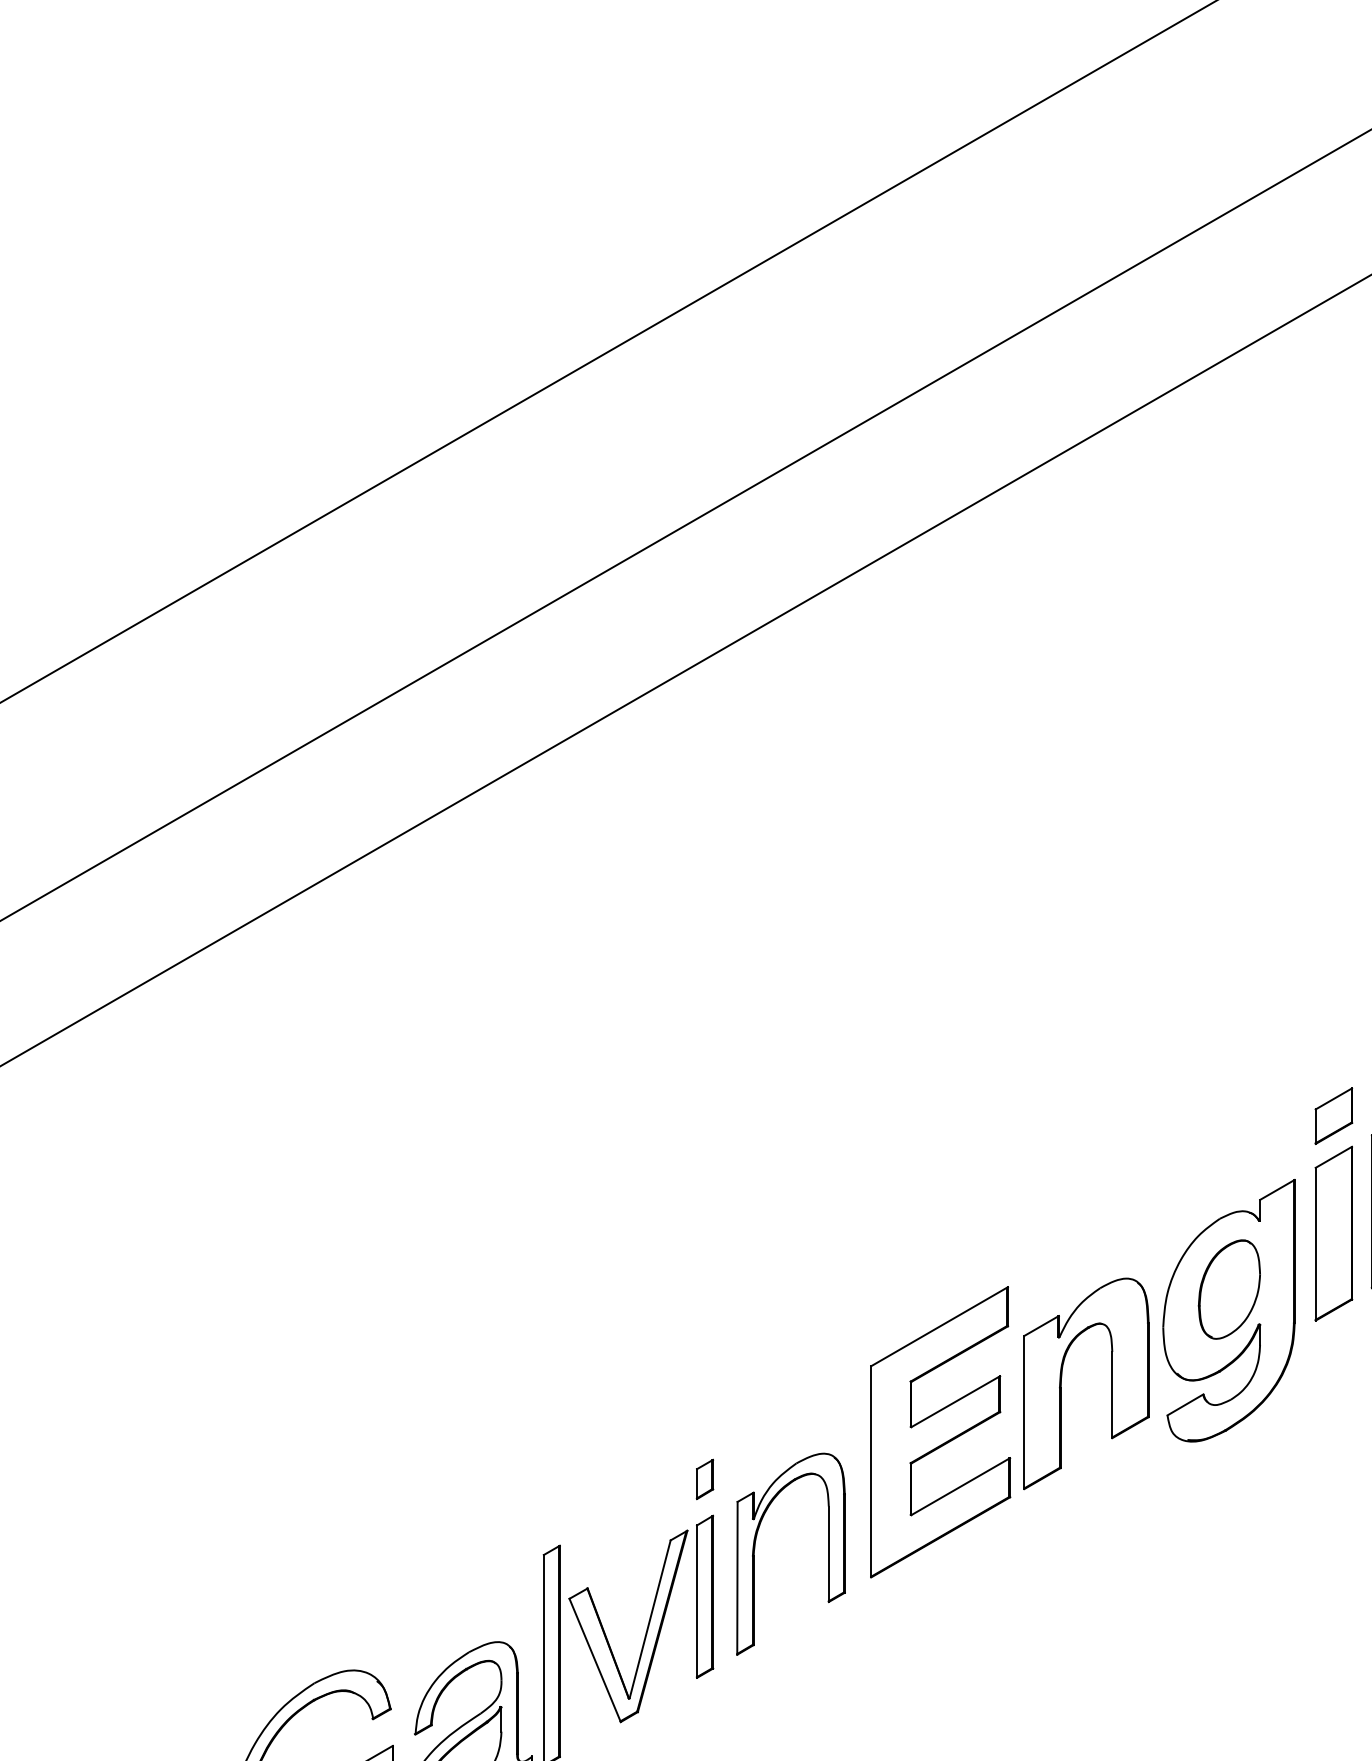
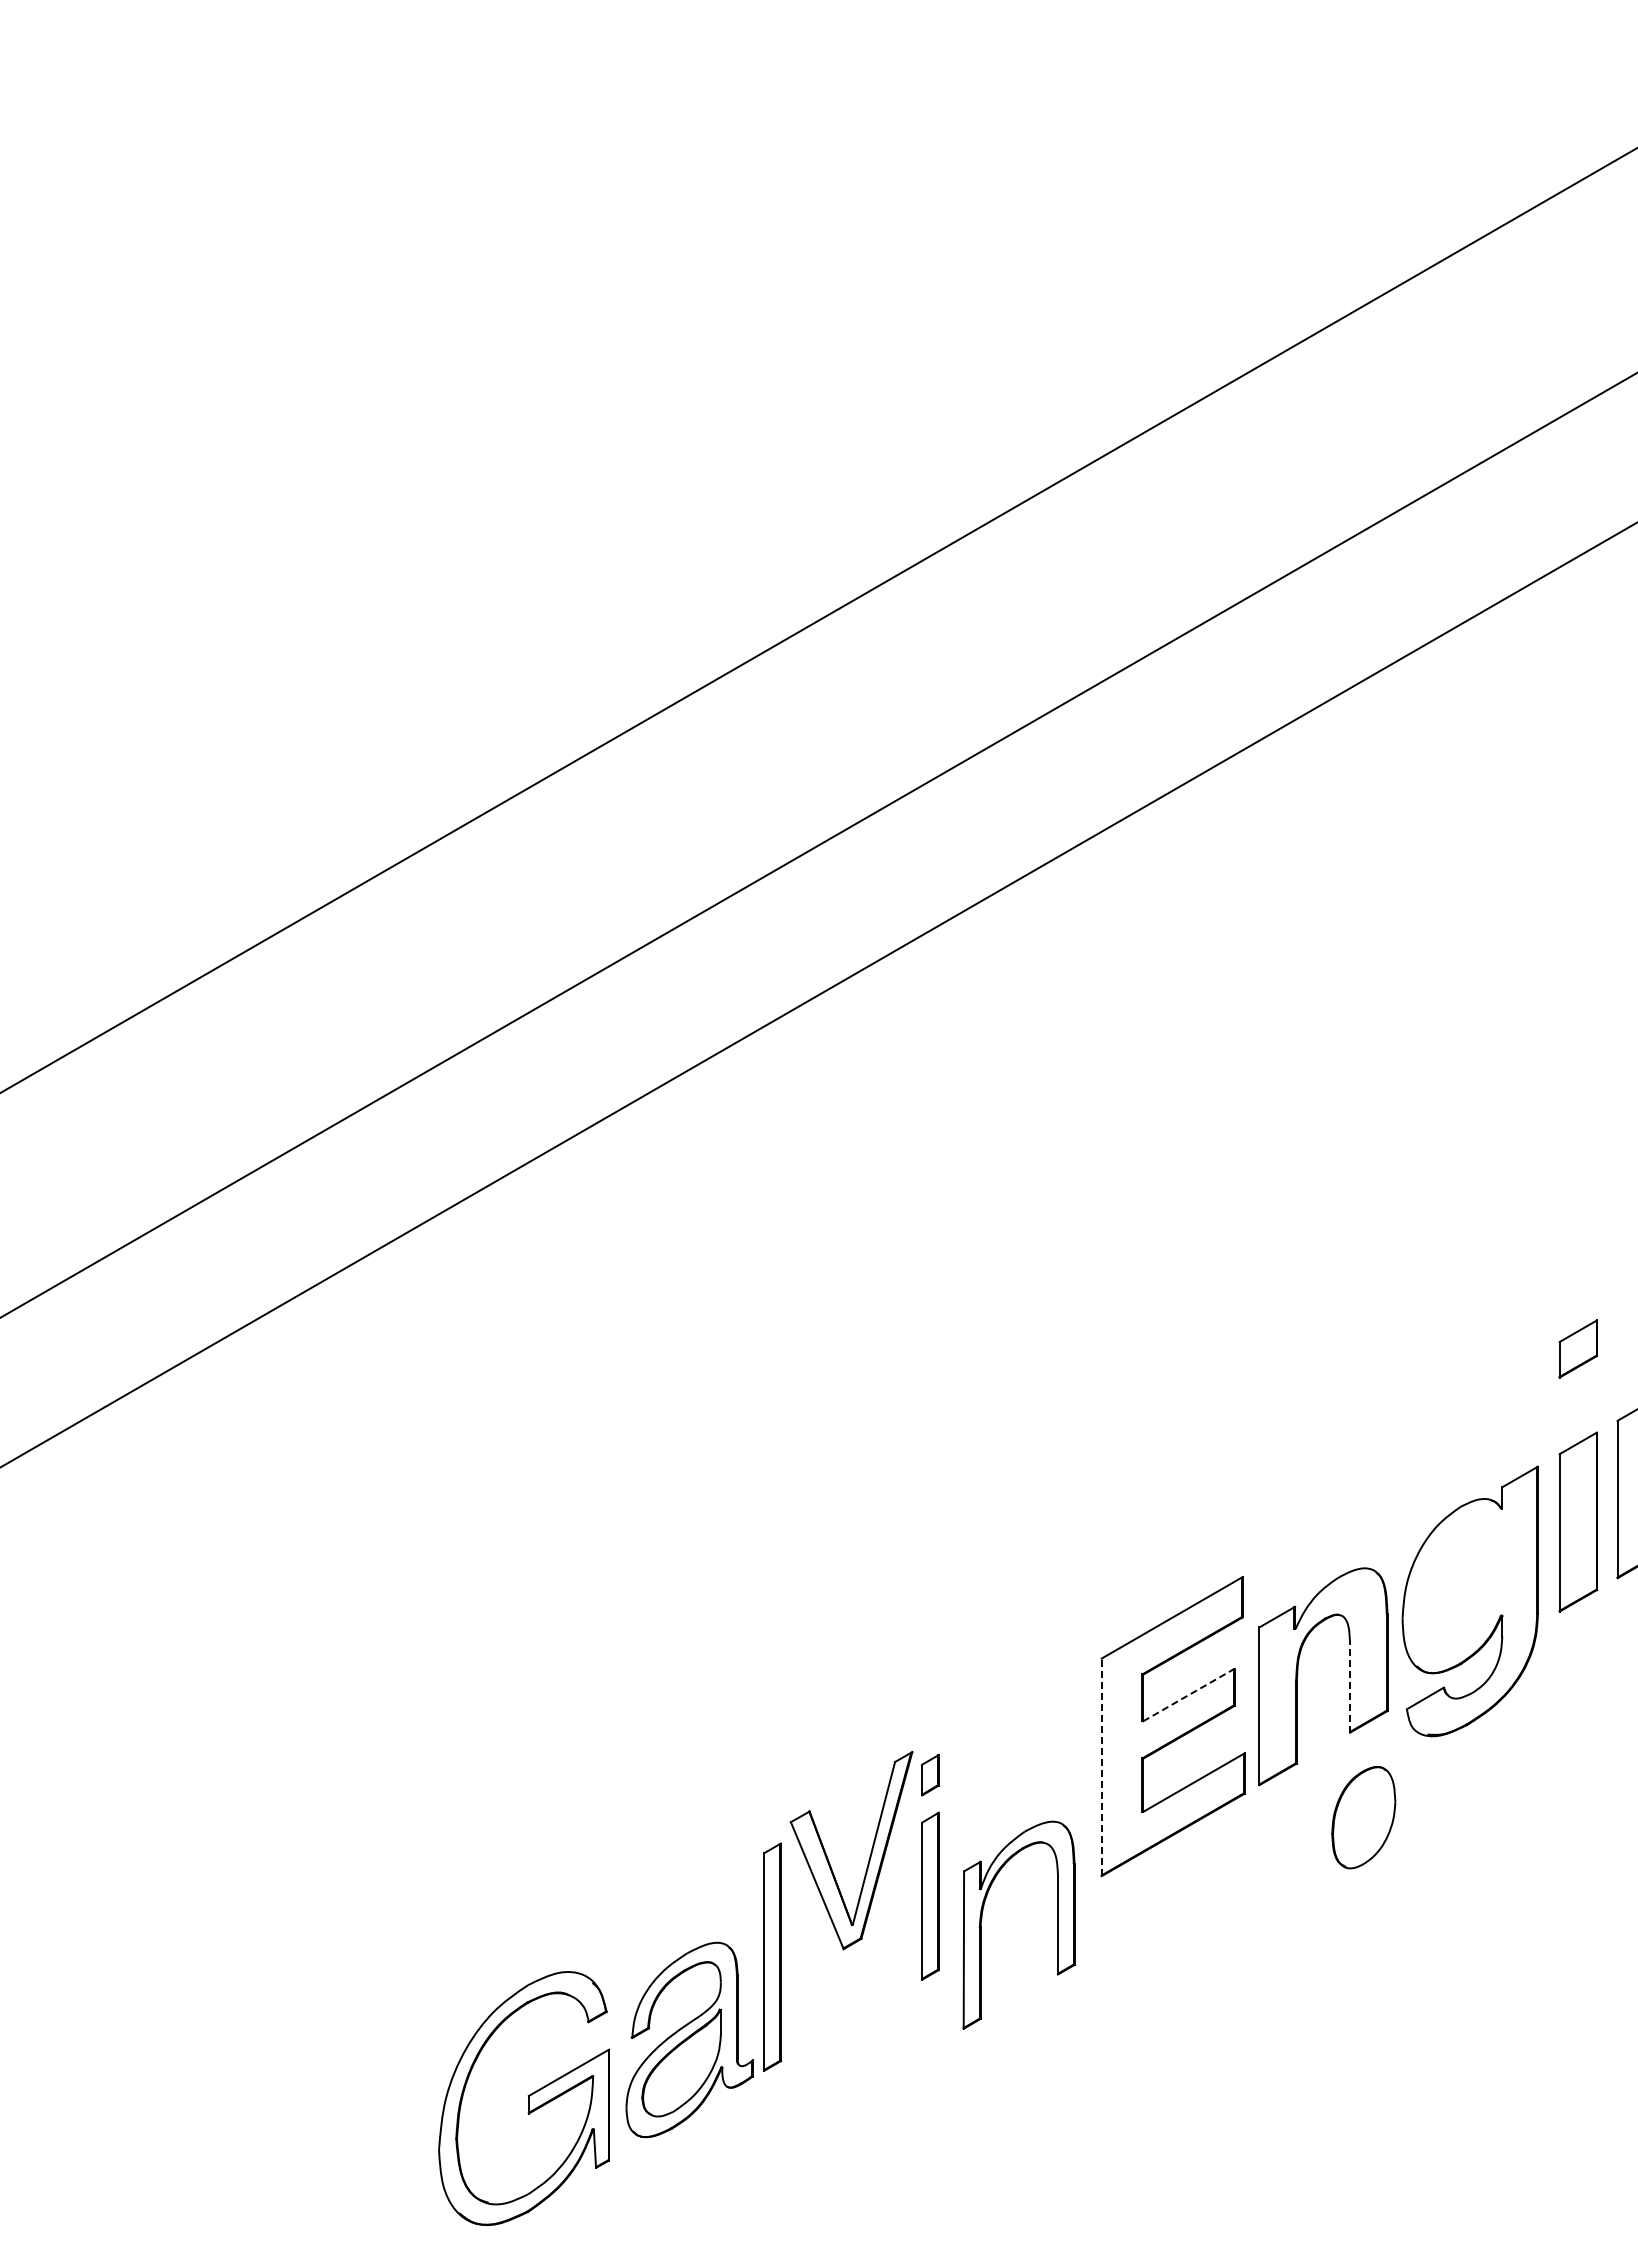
part: (1334, 1115) -> (1578, 1348), moved
part: (1229, 1289) -> (1363, 1817), moved
line: (1112, 1394) -> (1350, 1687), solid -> dashed
line: (955, 1402) -> (1188, 1695), solid -> dashed
line: (871, 1471) -> (1101, 1767), solid -> dashed
part: (755, 1548) -> (982, 1919), moved
part: (645, 1631) -> (869, 1855), moved

